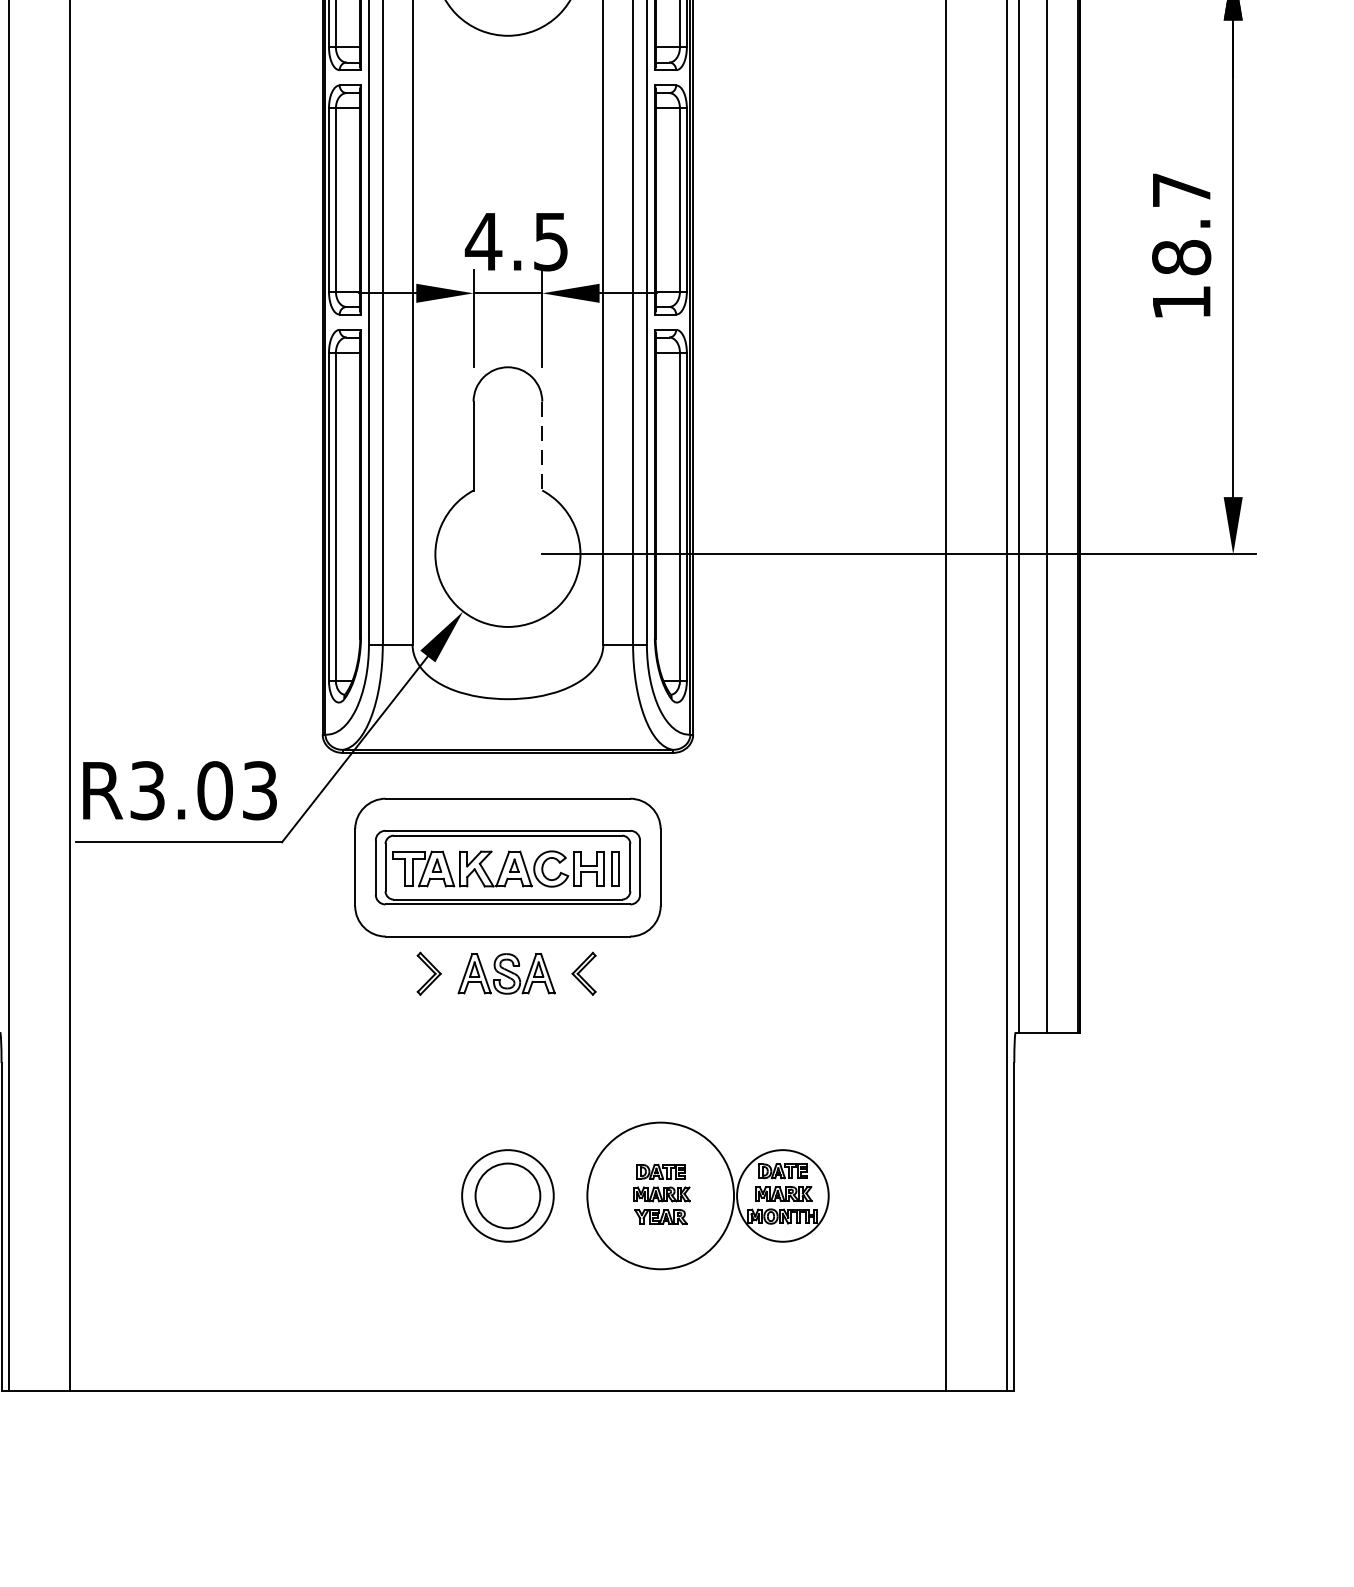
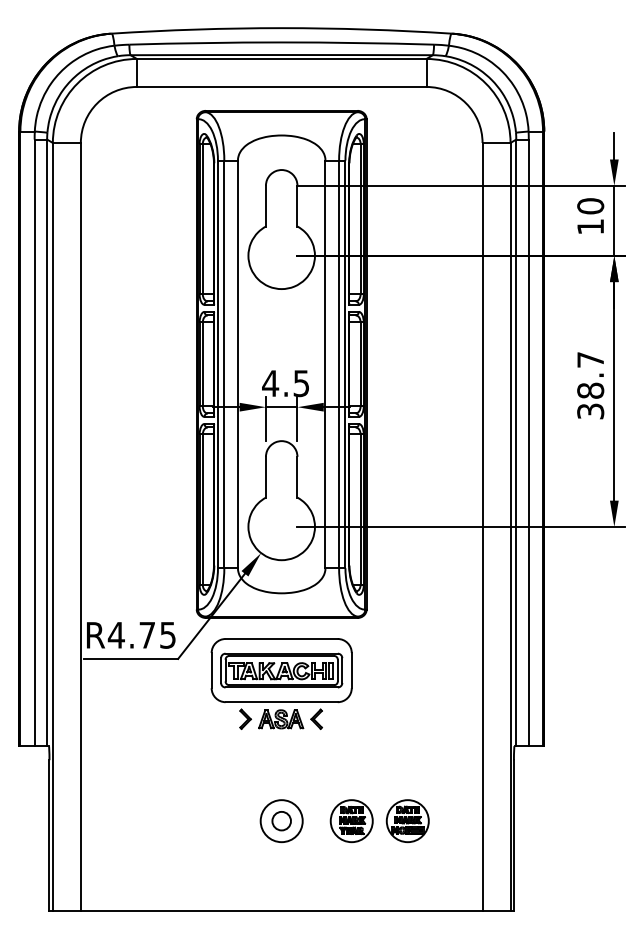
text: (1181, 302) -> (590, 411), 18.7 -> 38.7
line: (542, 446) -> (297, 477), dashed -> solid
text: (202, 788) -> (141, 634), R3.03 -> R4.75
circle: (507, 1194) -> (281, 820), size x0.62
circle: (660, 1196) -> (351, 821), size x0.62

